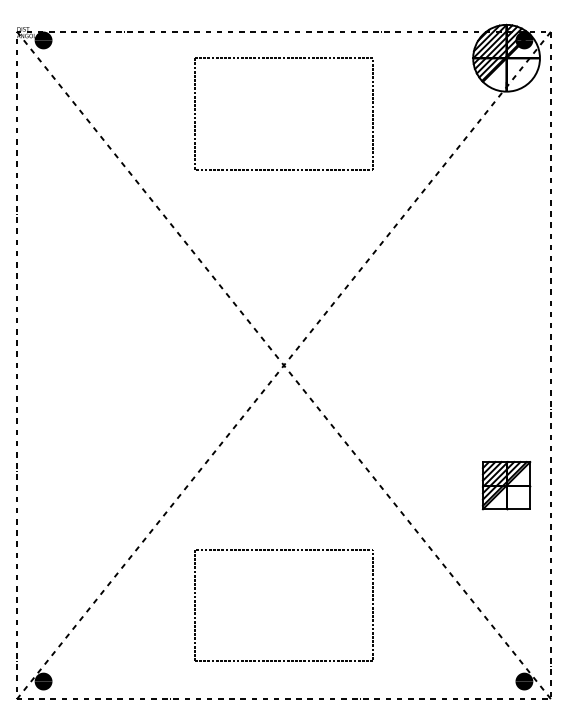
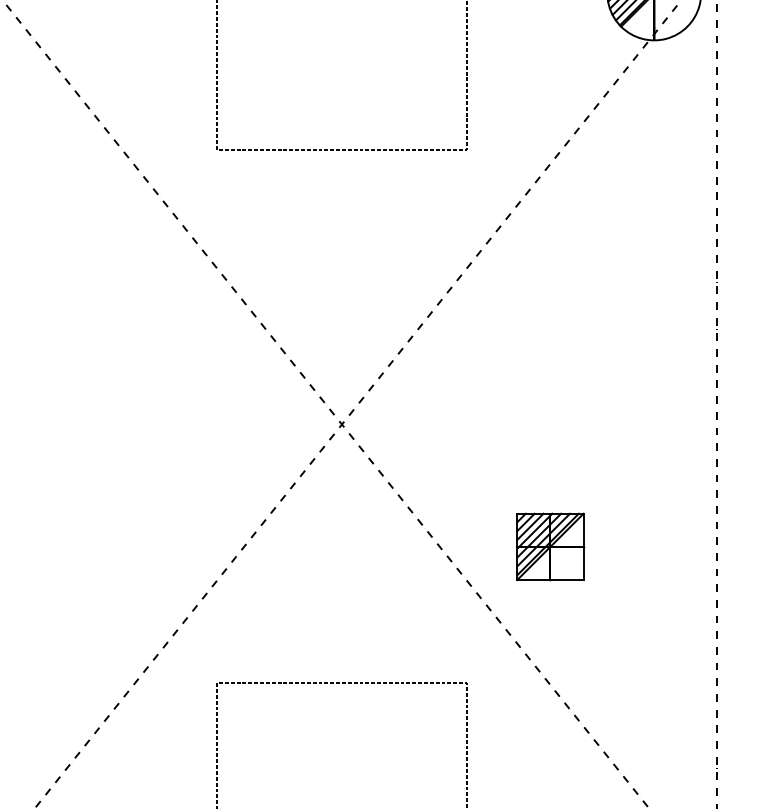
part: (506, 485) -> (550, 546), moved

